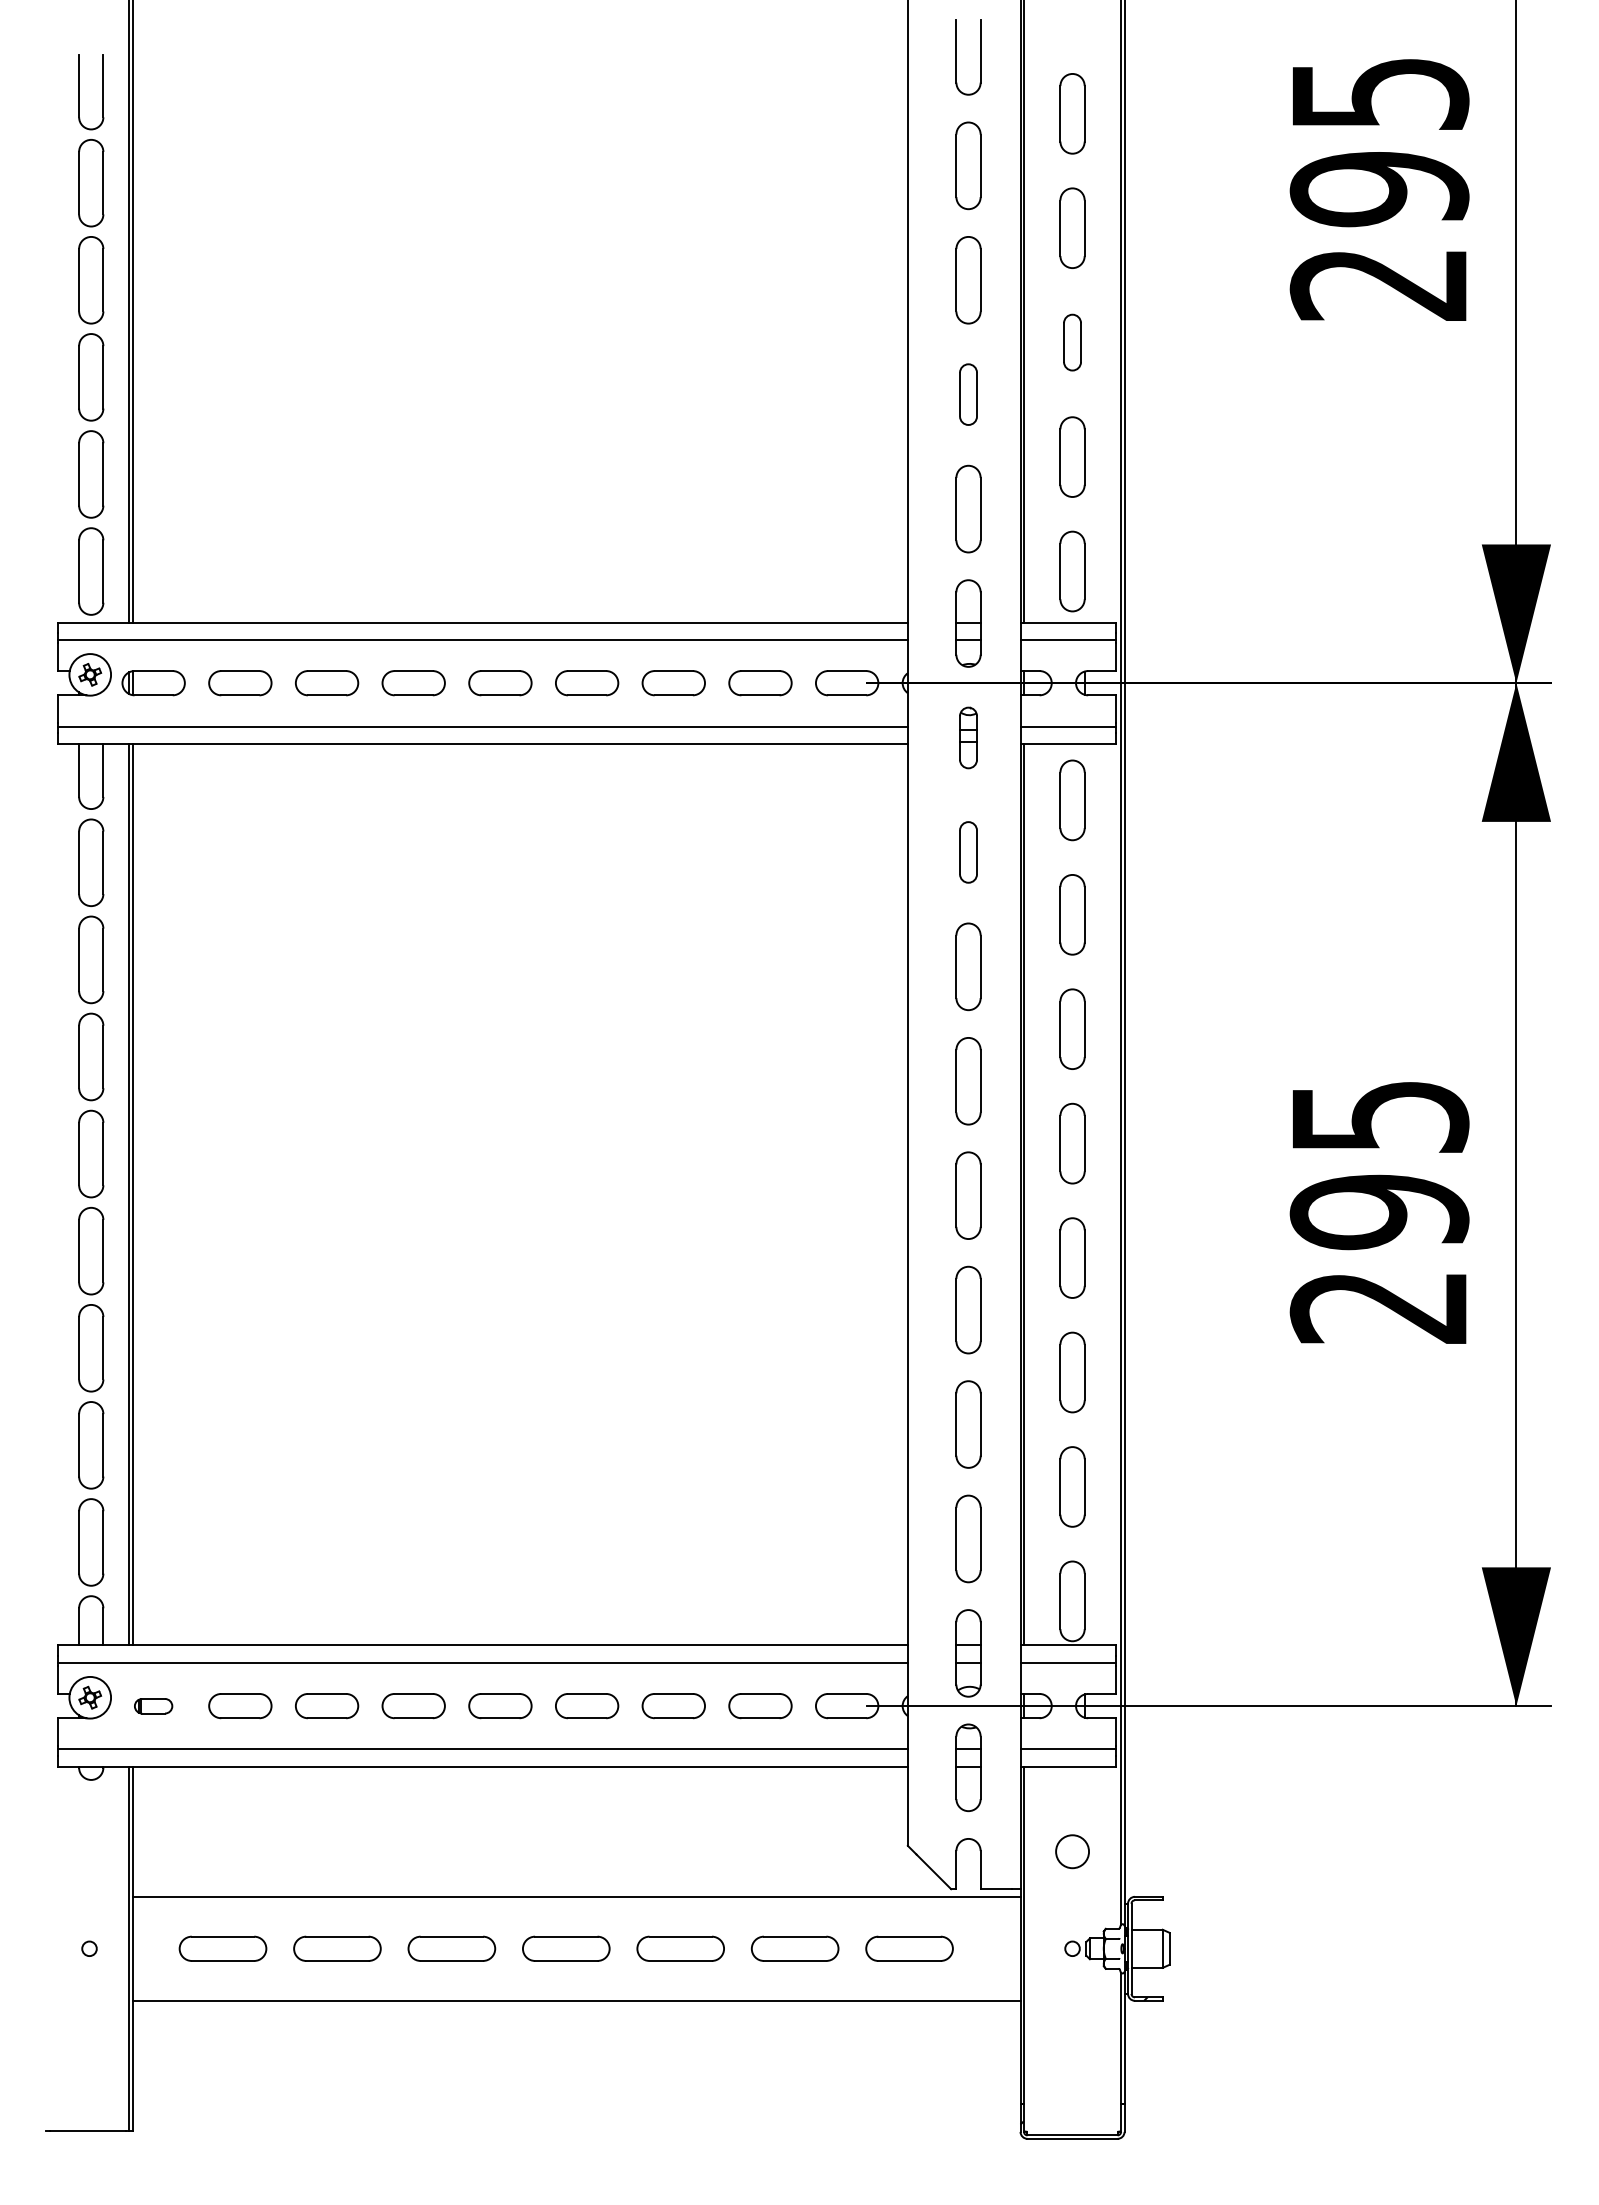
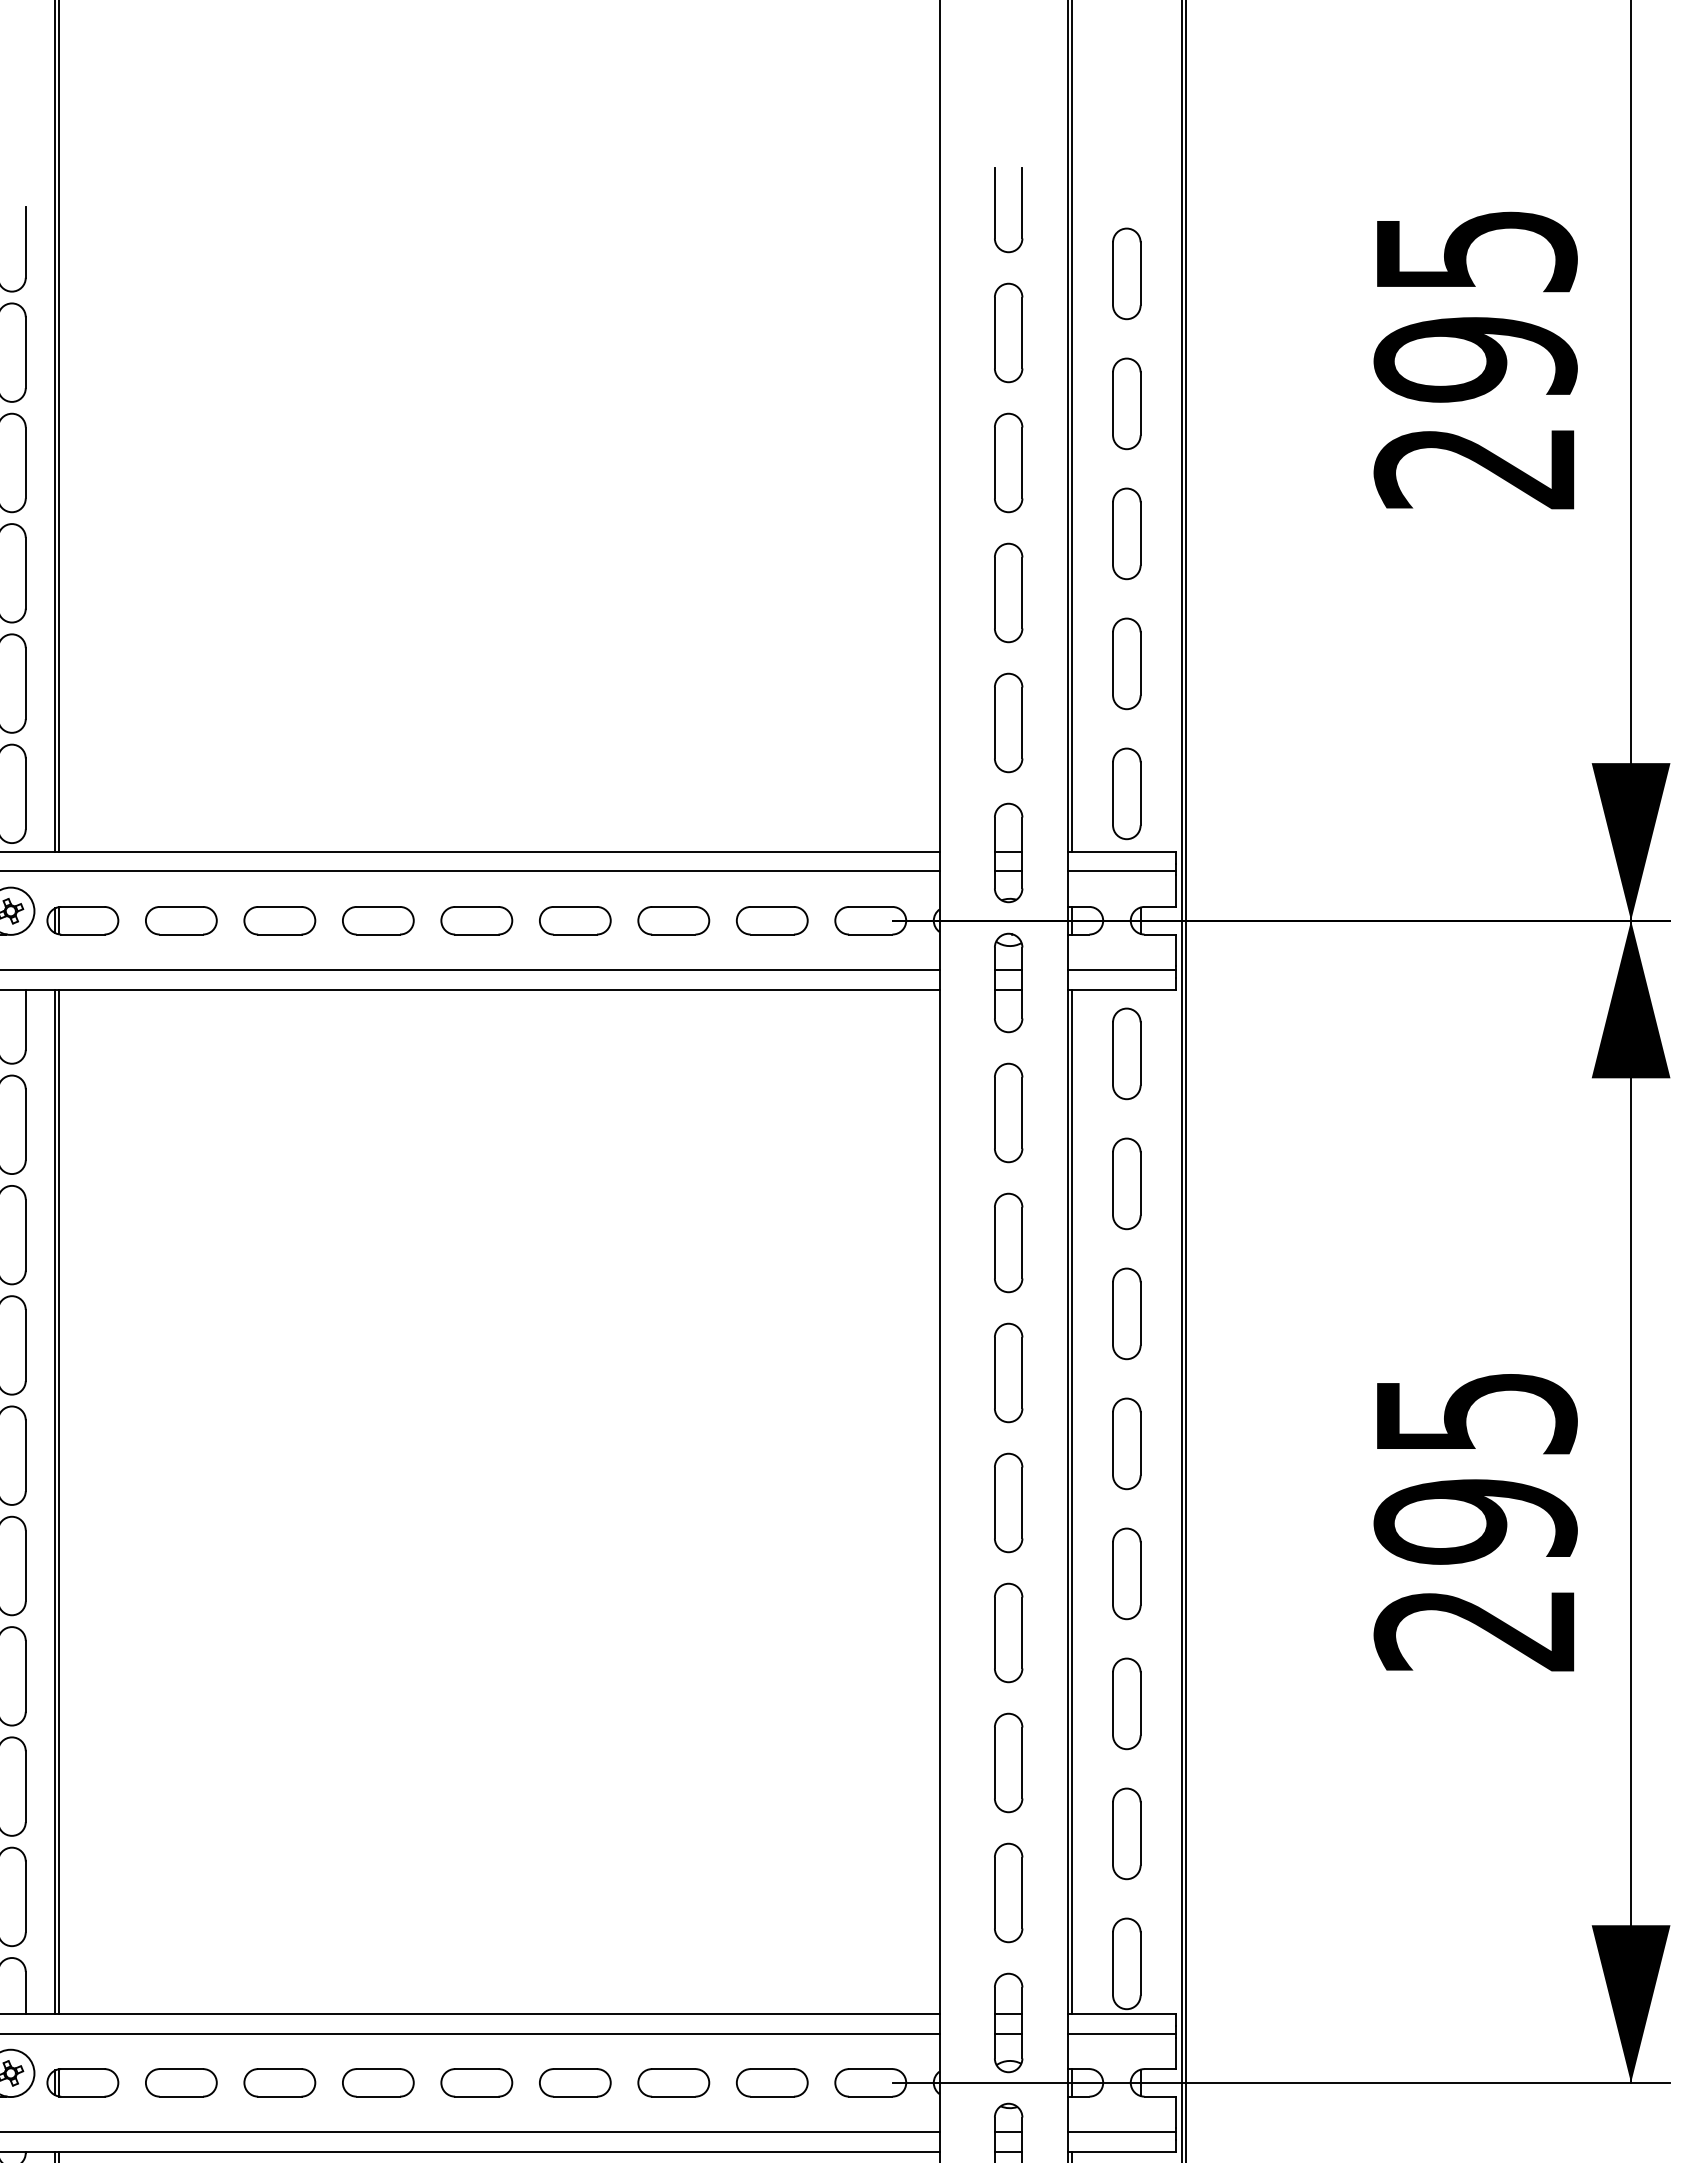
part: (1072, 342) -> (1126, 533), size x1.43
part: (968, 394) -> (1008, 592), size x1.43
part: (968, 737) -> (1008, 982), size x1.43
part: (968, 852) -> (1008, 1113), size x1.43
part: (153, 1706) -> (82, 2083), size x1.67

